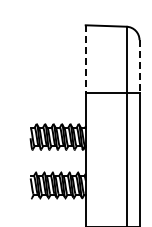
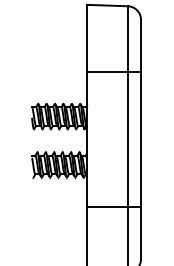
line: (86, 58) -> (87, 38), dashed -> solid
line: (140, 66) -> (141, 46), dashed -> solid

